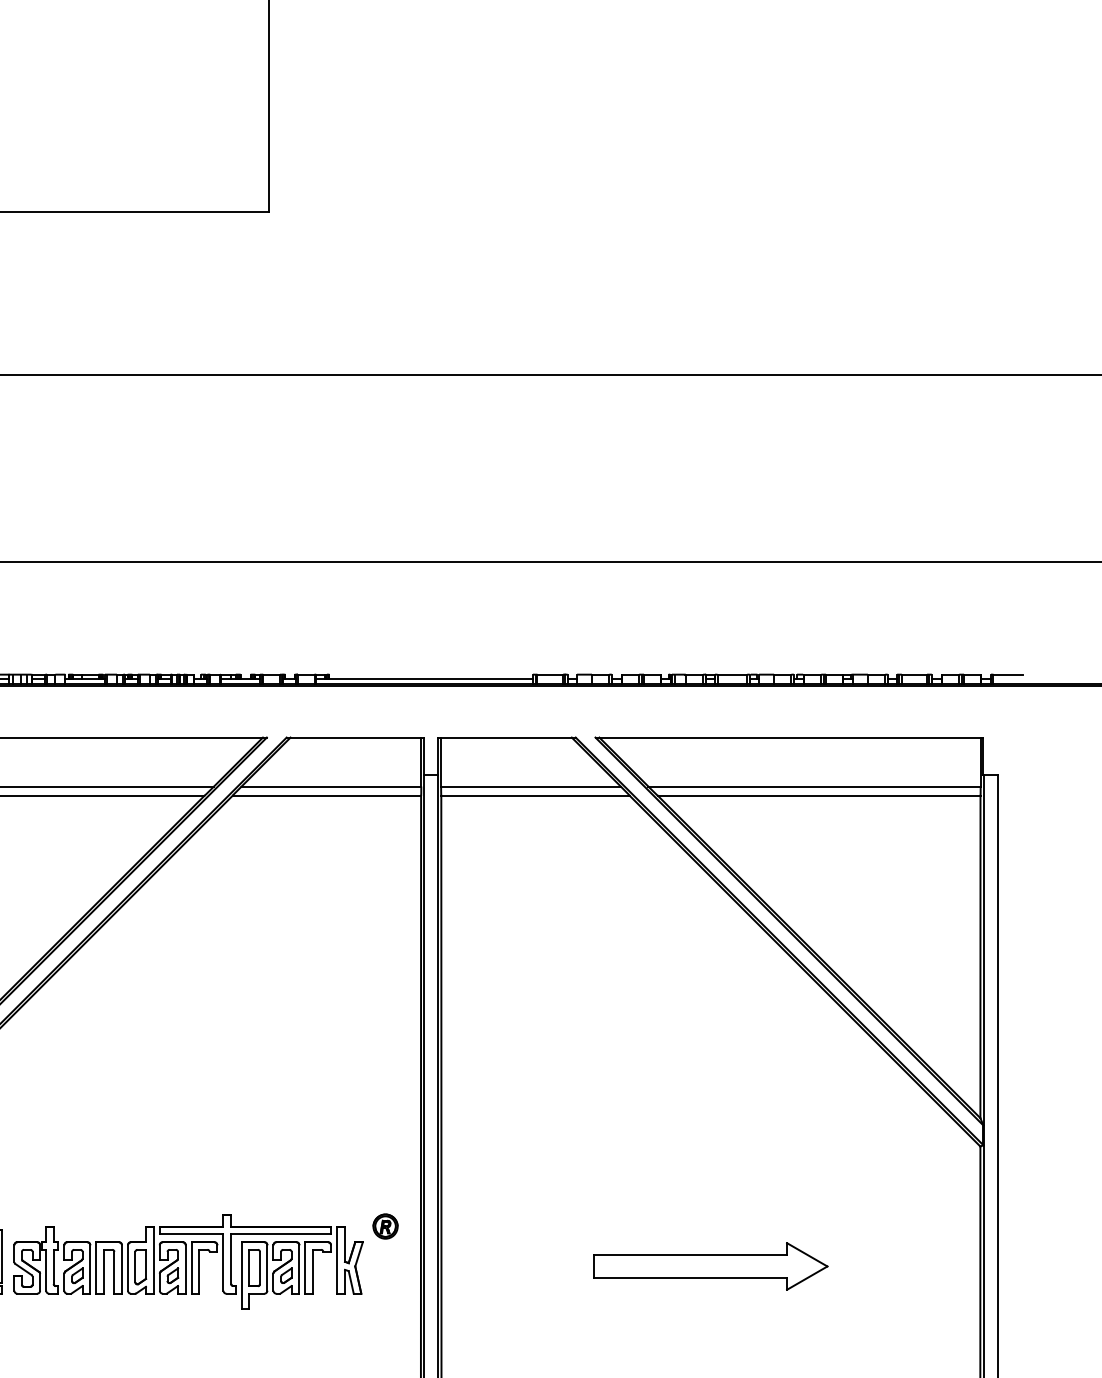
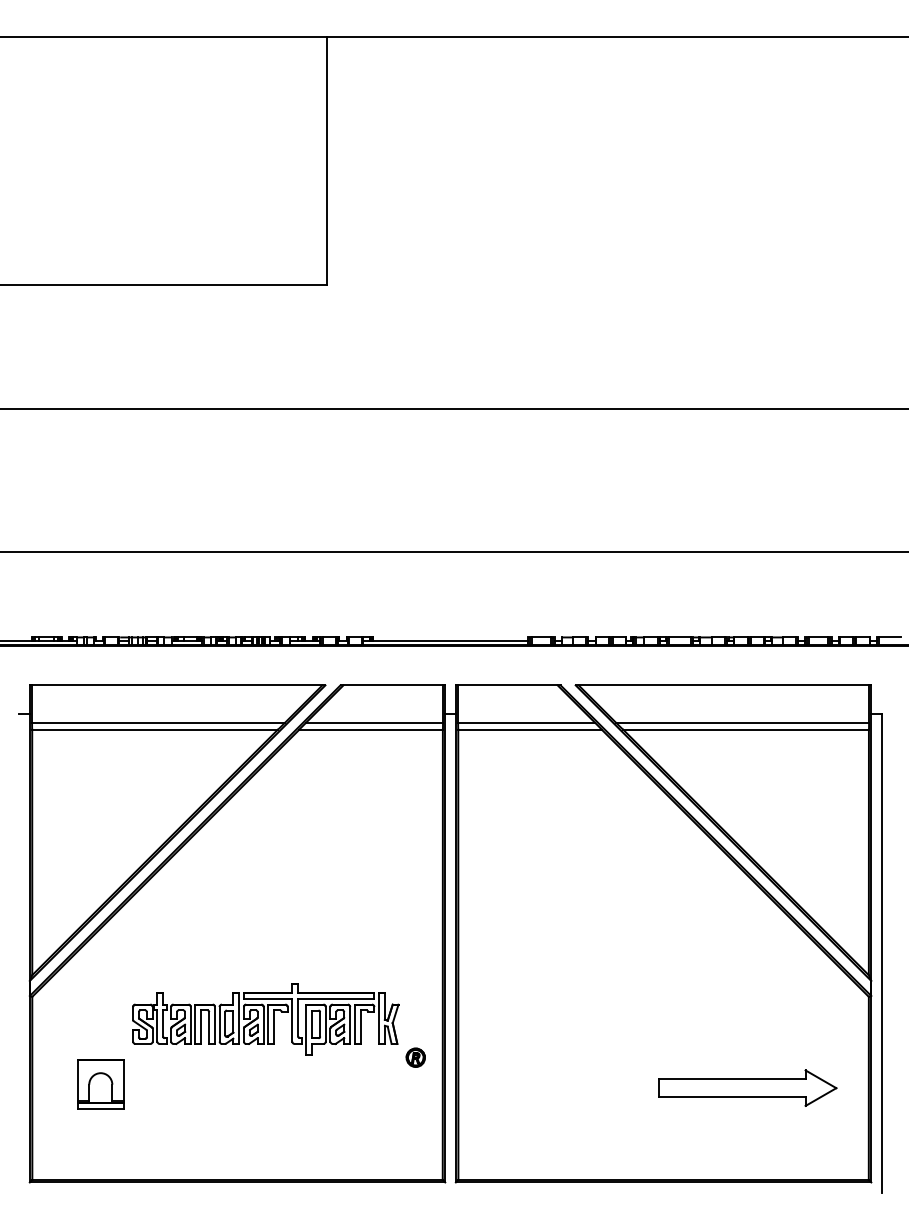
part: (188, 1261) -> (265, 1019), moved
part: (710, 1265) -> (747, 1087), moved

